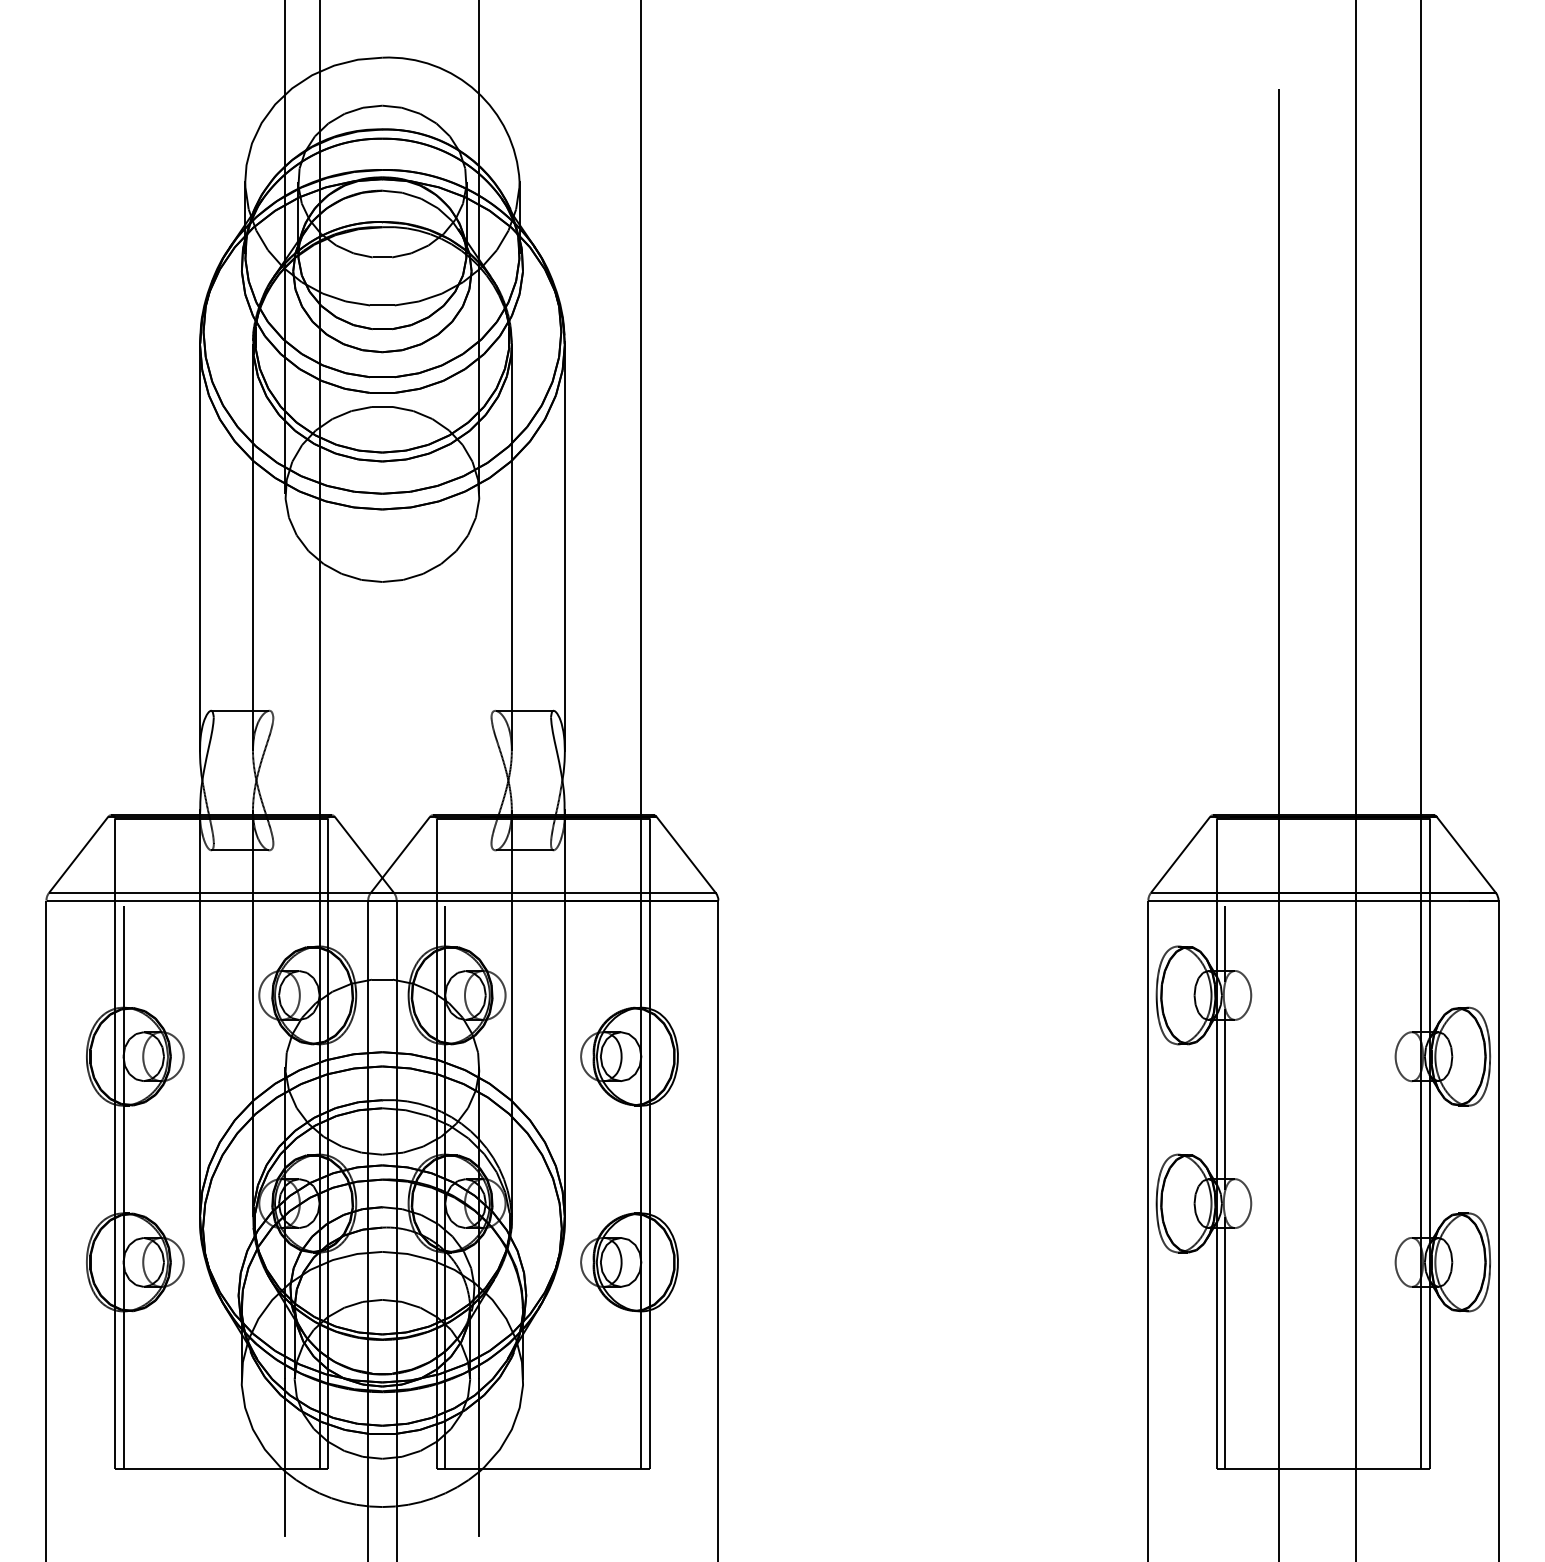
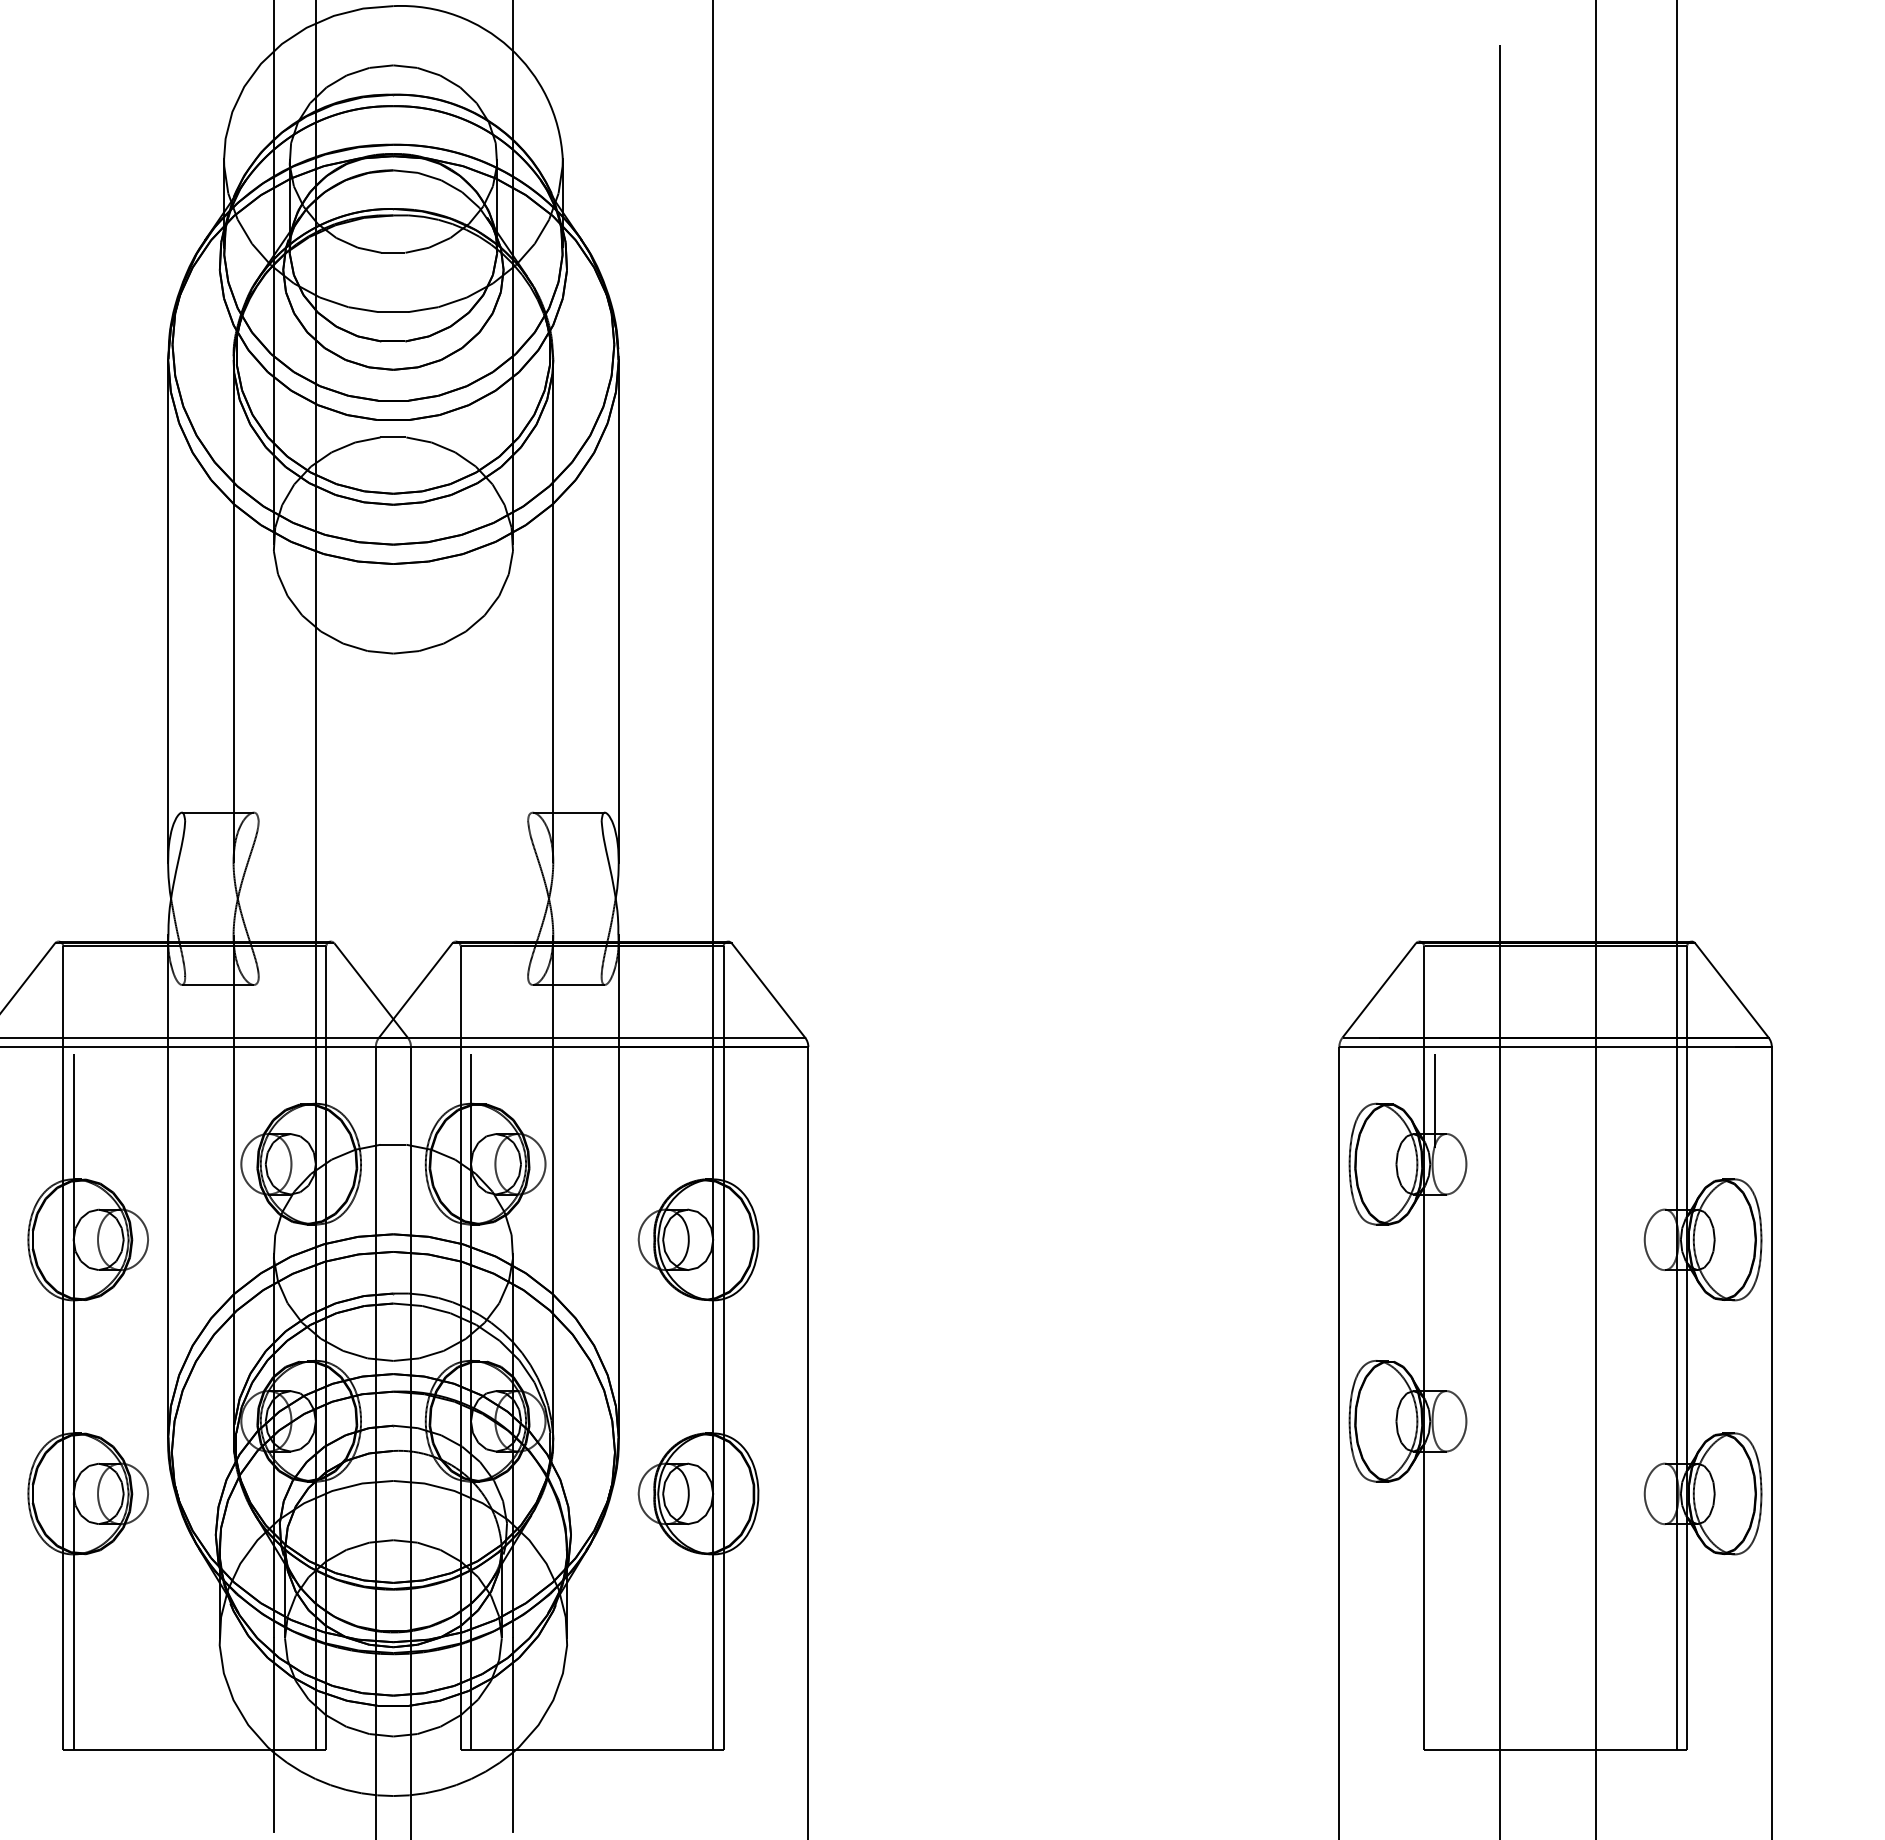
line: (1225, 1099) -> (1434, 1292), removed
line: (1225, 1343) -> (1434, 1594), removed

